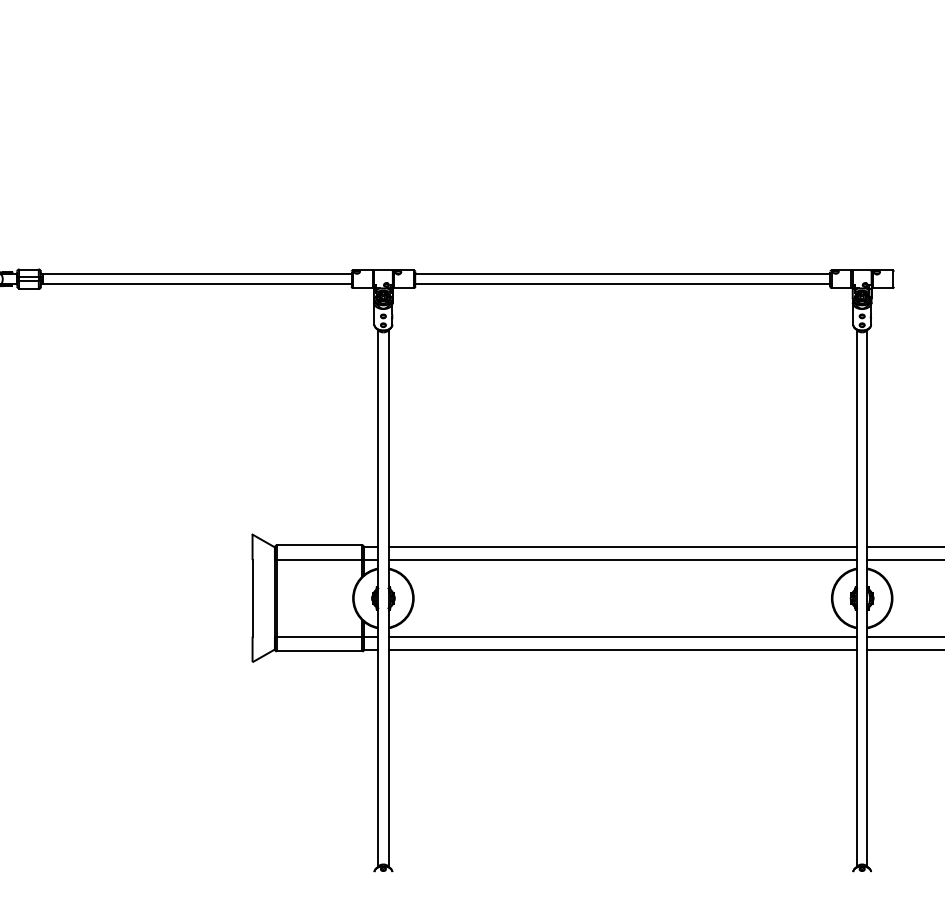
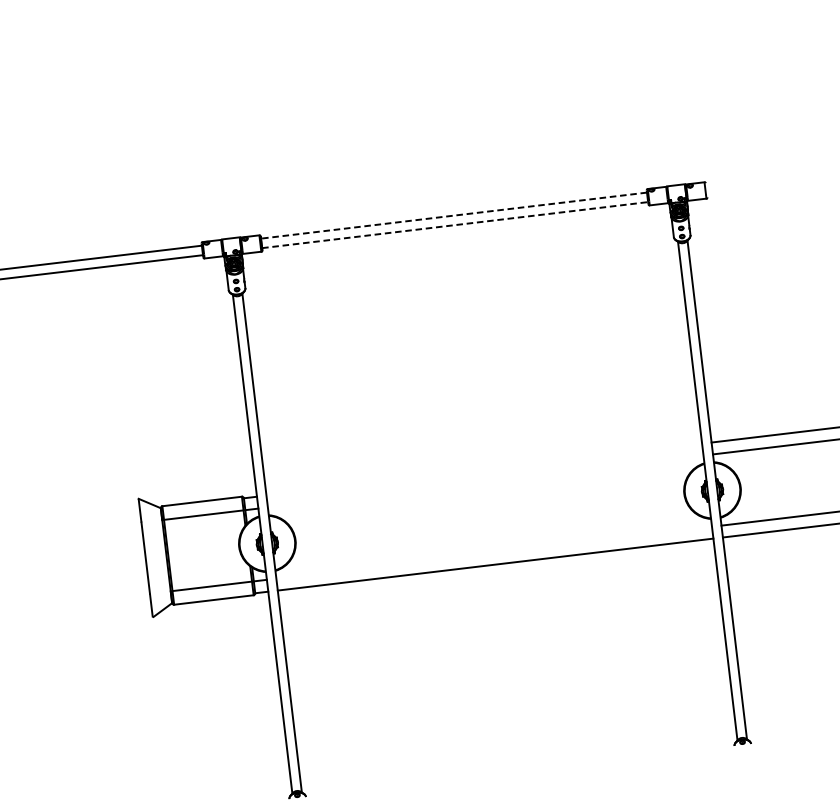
line: (622, 274) -> (453, 215), solid -> dashed
line: (622, 284) -> (454, 225), solid -> dashed
line: (622, 547) -> (484, 469), removed
line: (622, 560) -> (485, 481), removed
line: (622, 636) -> (493, 552), removed

